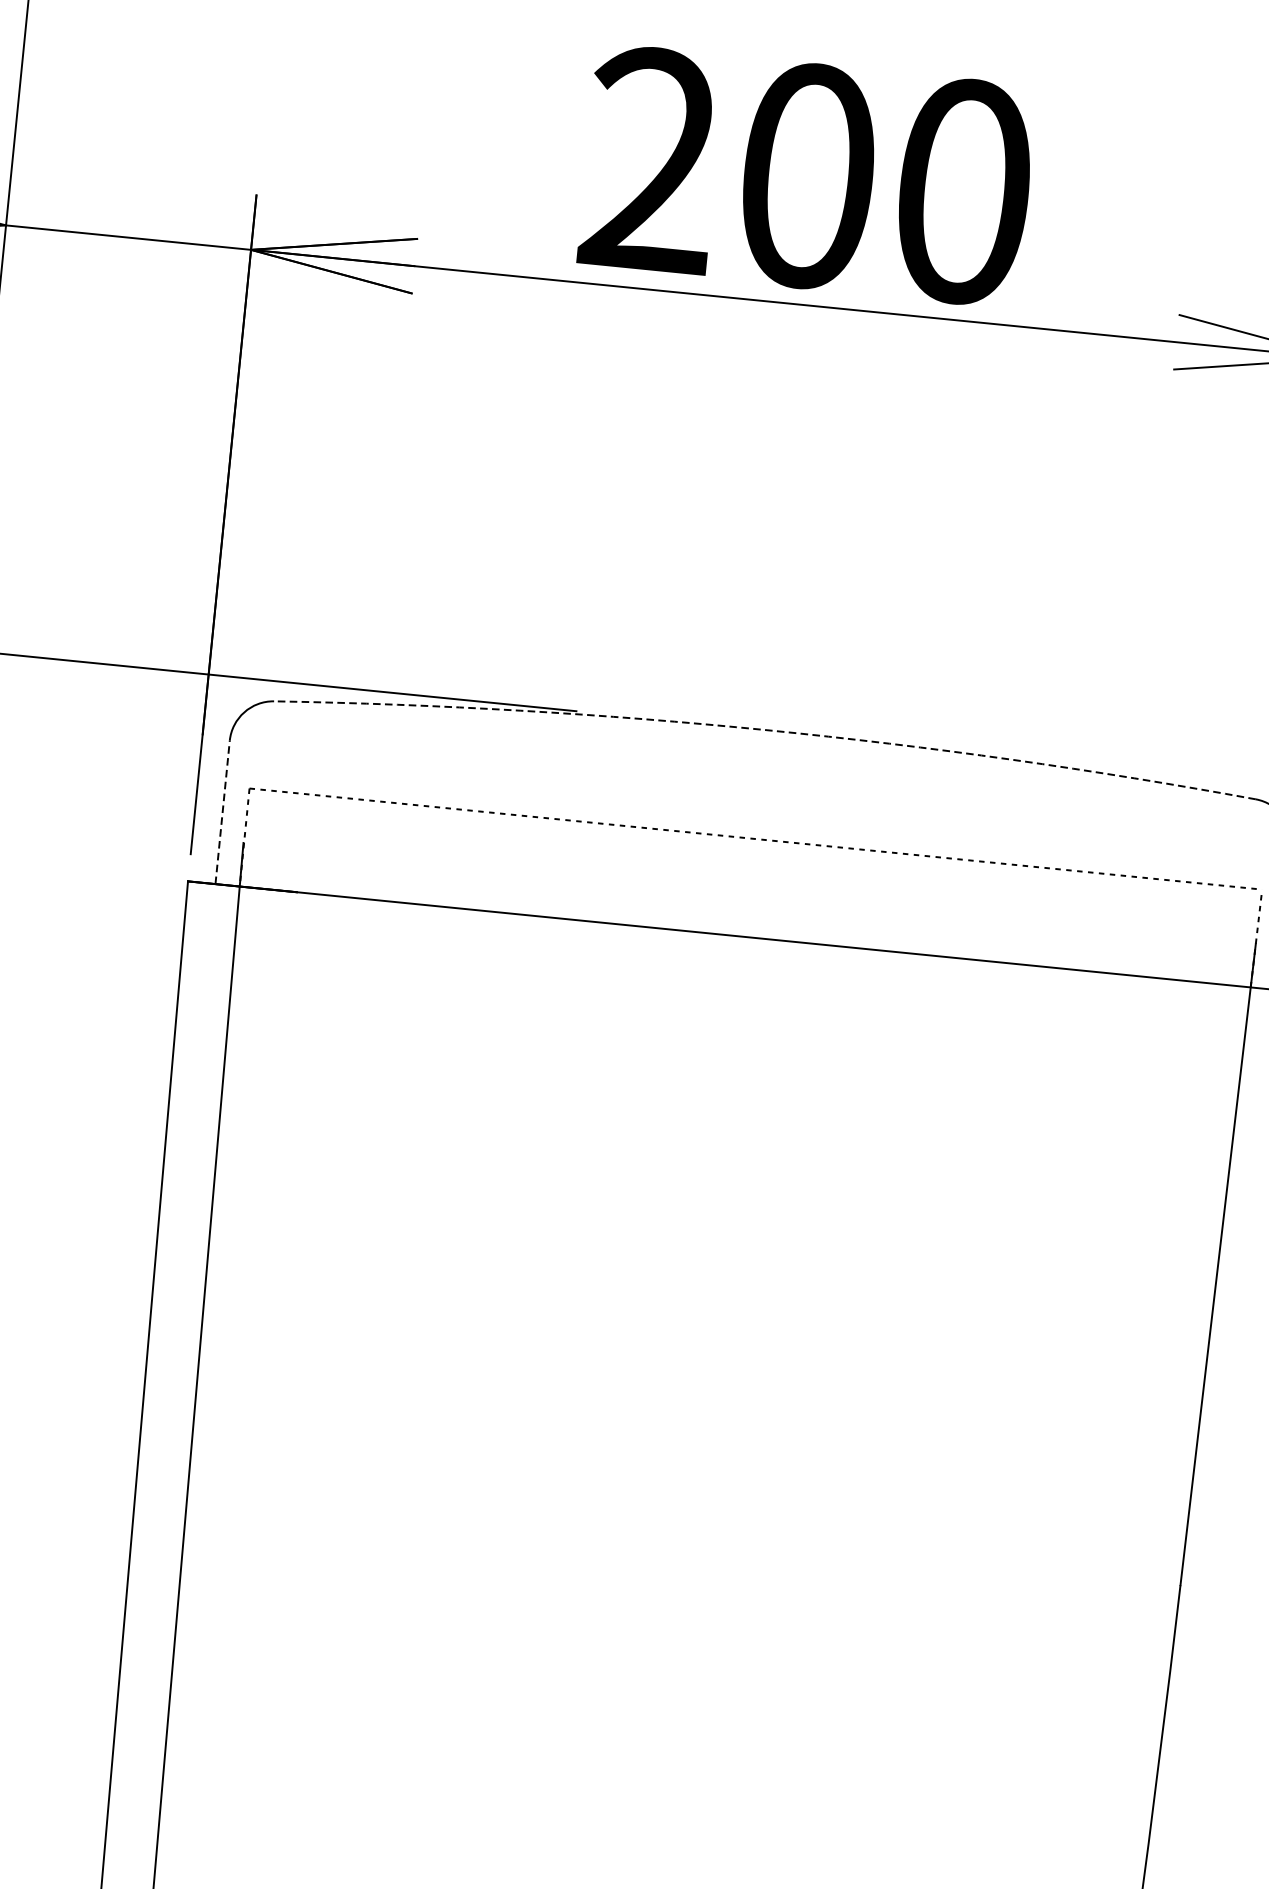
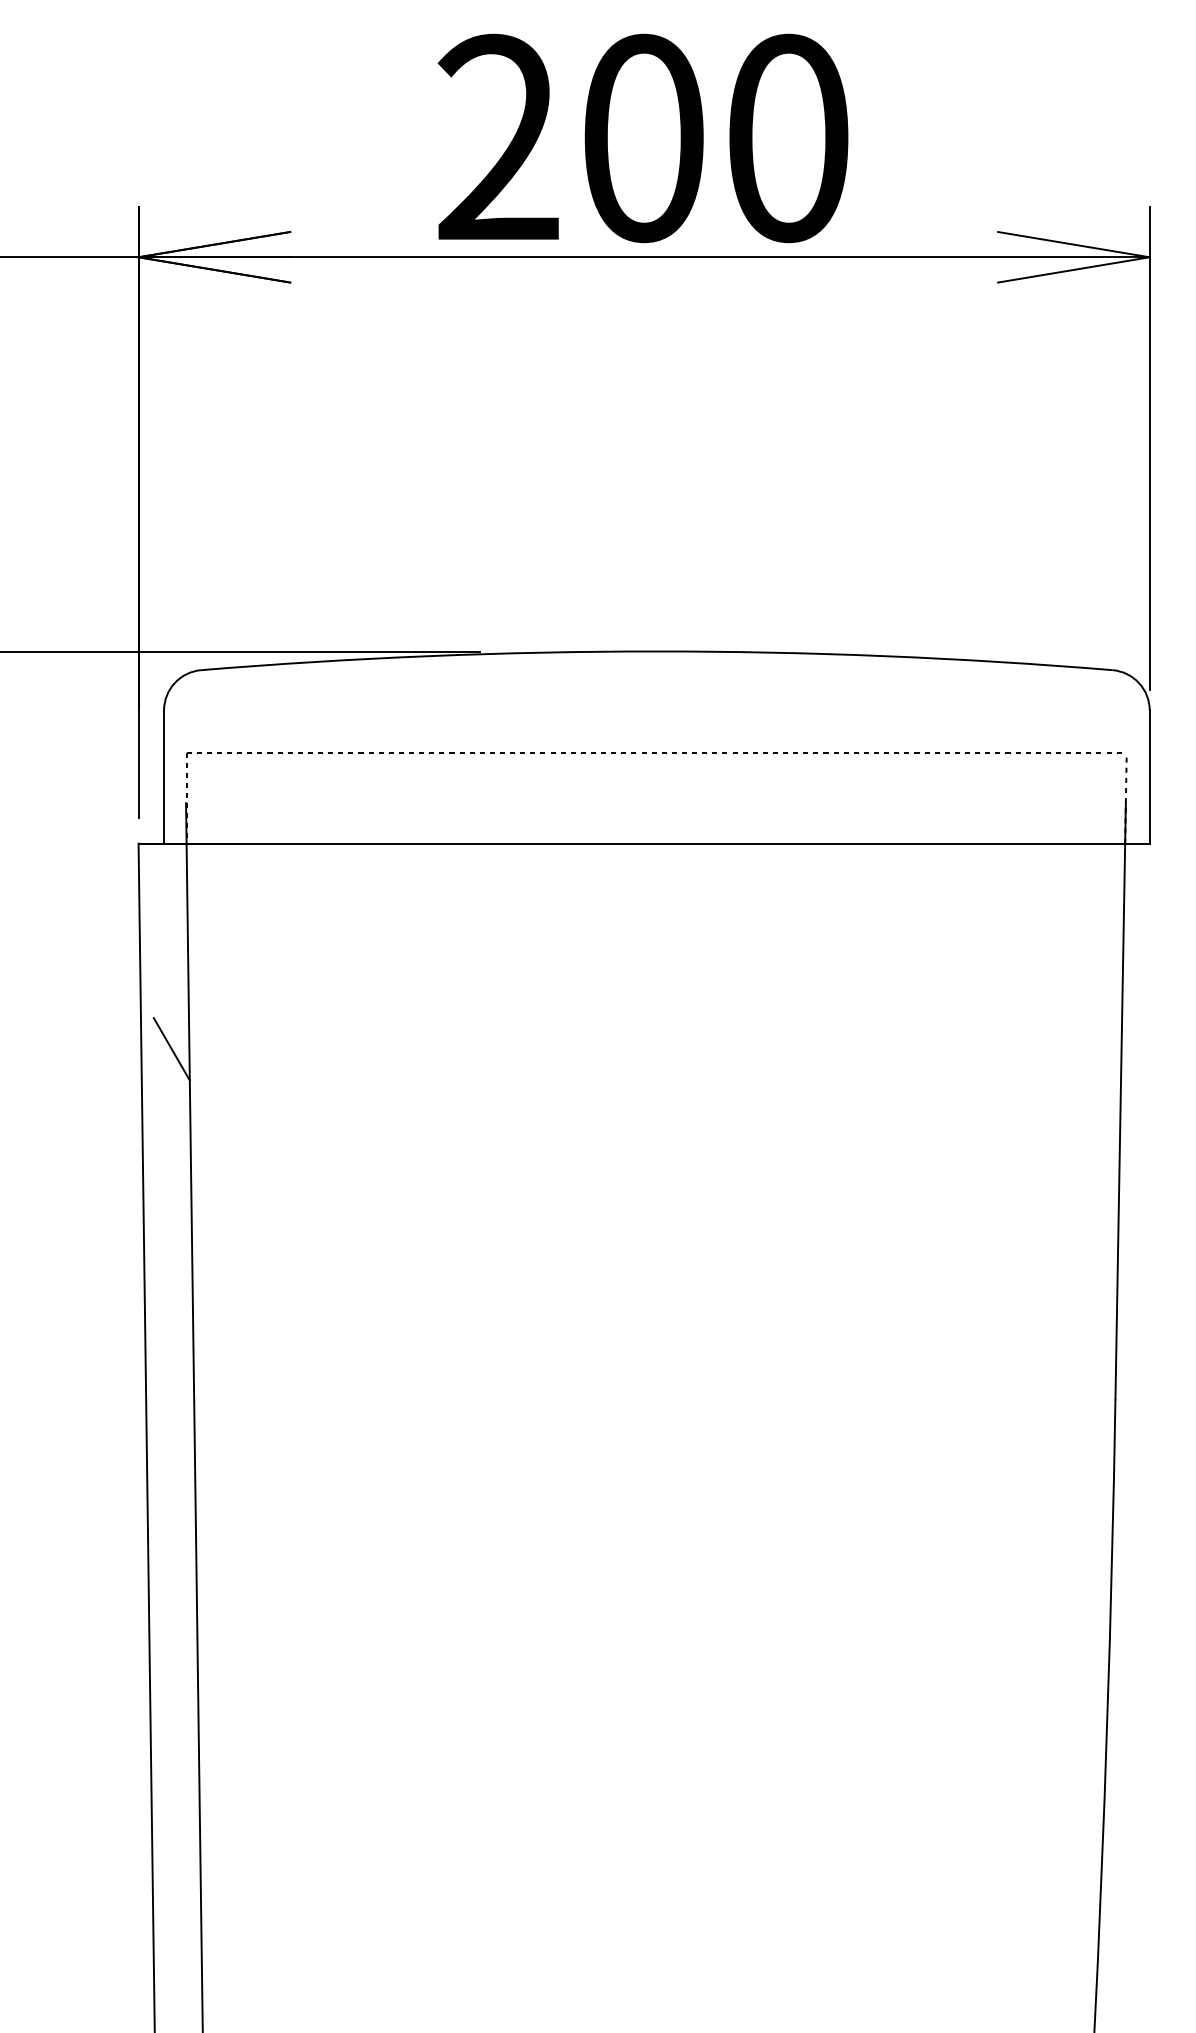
arc: (766, 730) -> (656, 651), dashed -> solid
line: (223, 812) -> (164, 777), dashed -> solid
line: (201, 1106) -> (171, 1049), added

